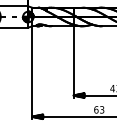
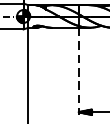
line: (73, 61) -> (78, 70), solid -> dashed

